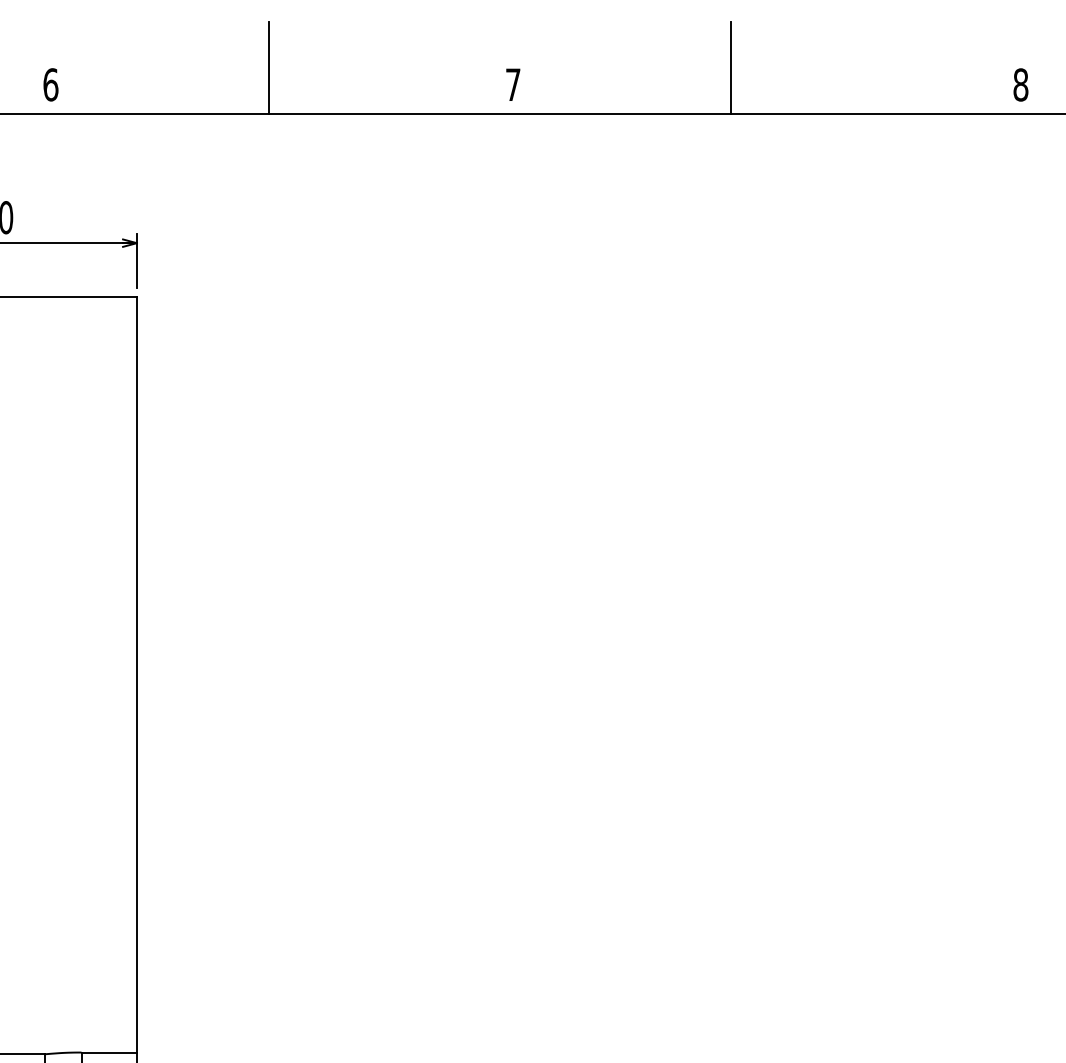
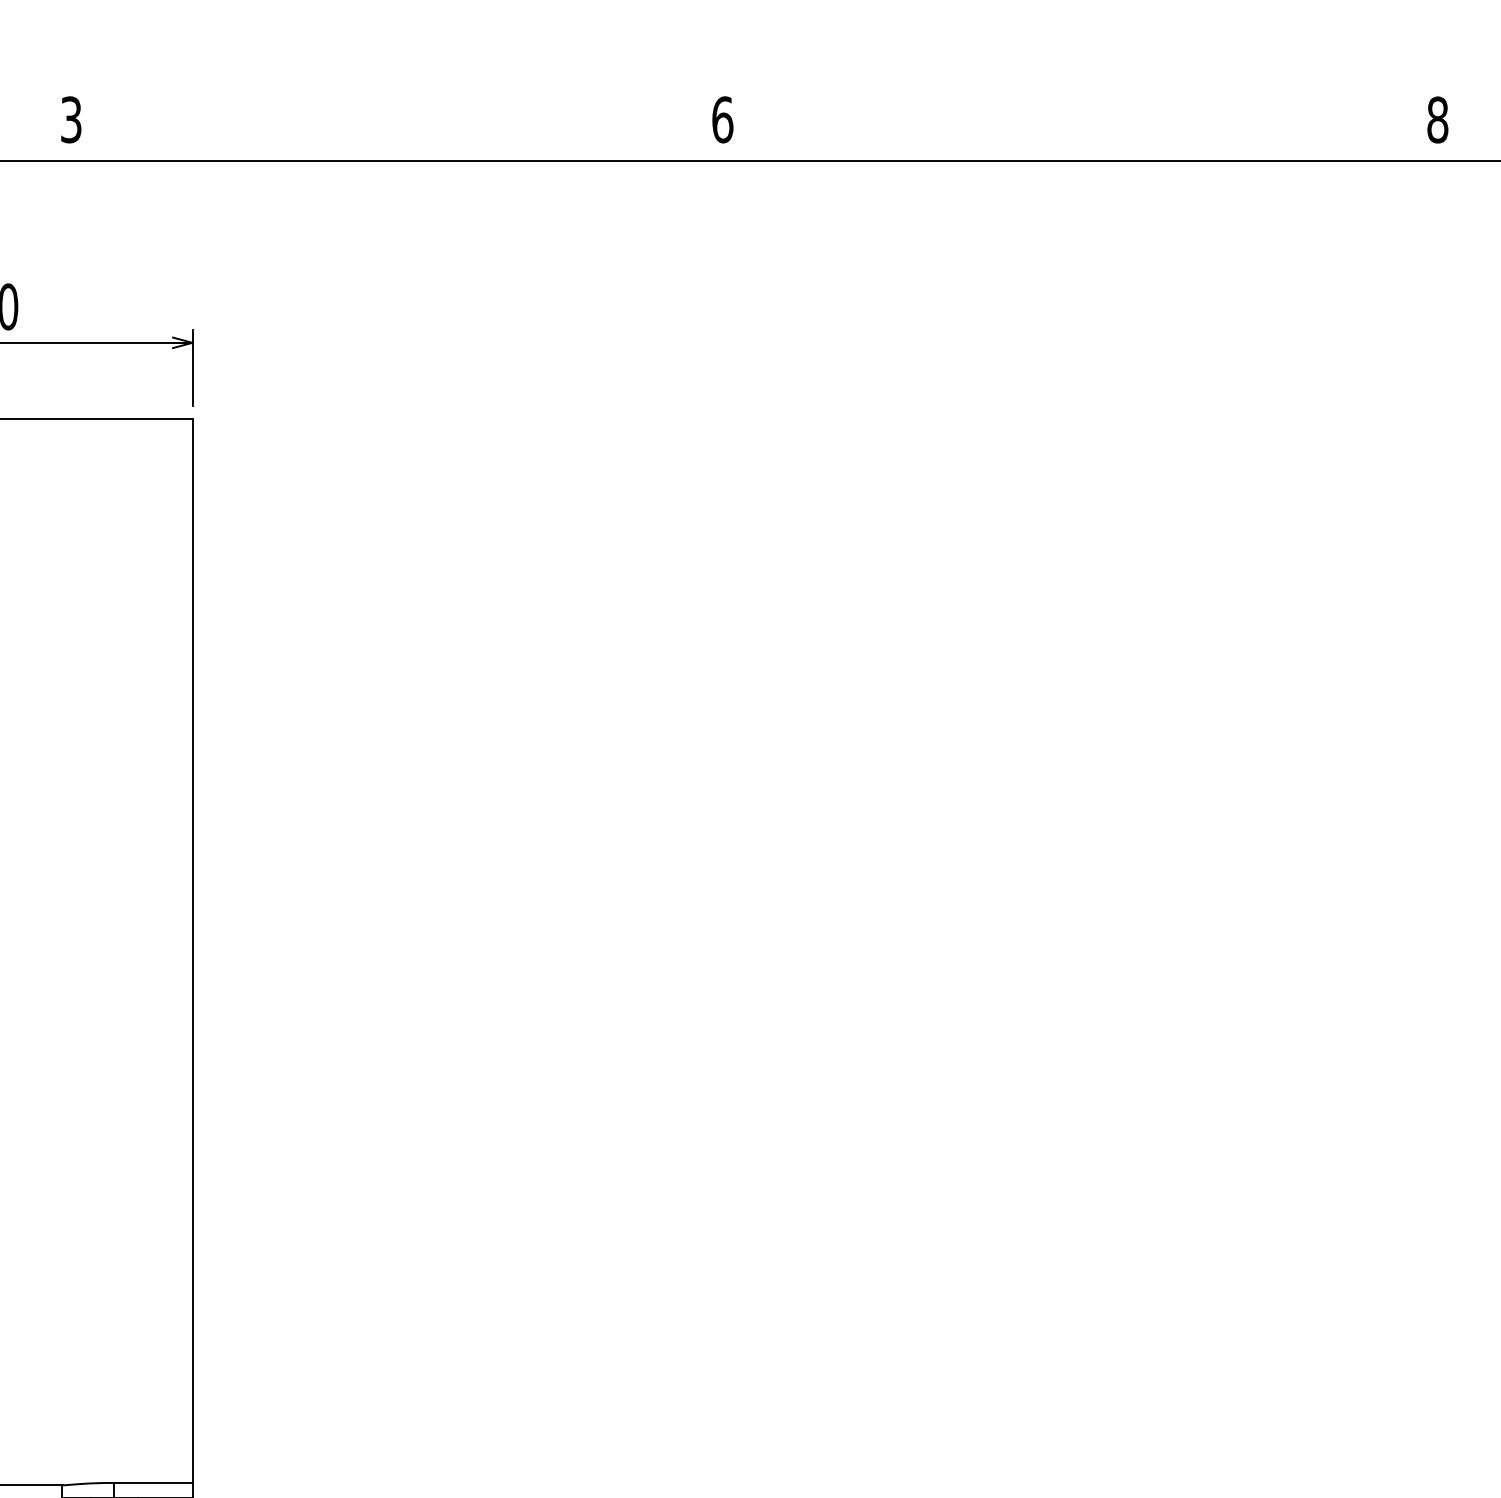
line: (268, 68) -> (378, 96), removed
line: (731, 68) -> (1029, 96), removed
text: (50, 84) -> (71, 119), 6 -> 3
text: (513, 84) -> (722, 119), 7 -> 6

